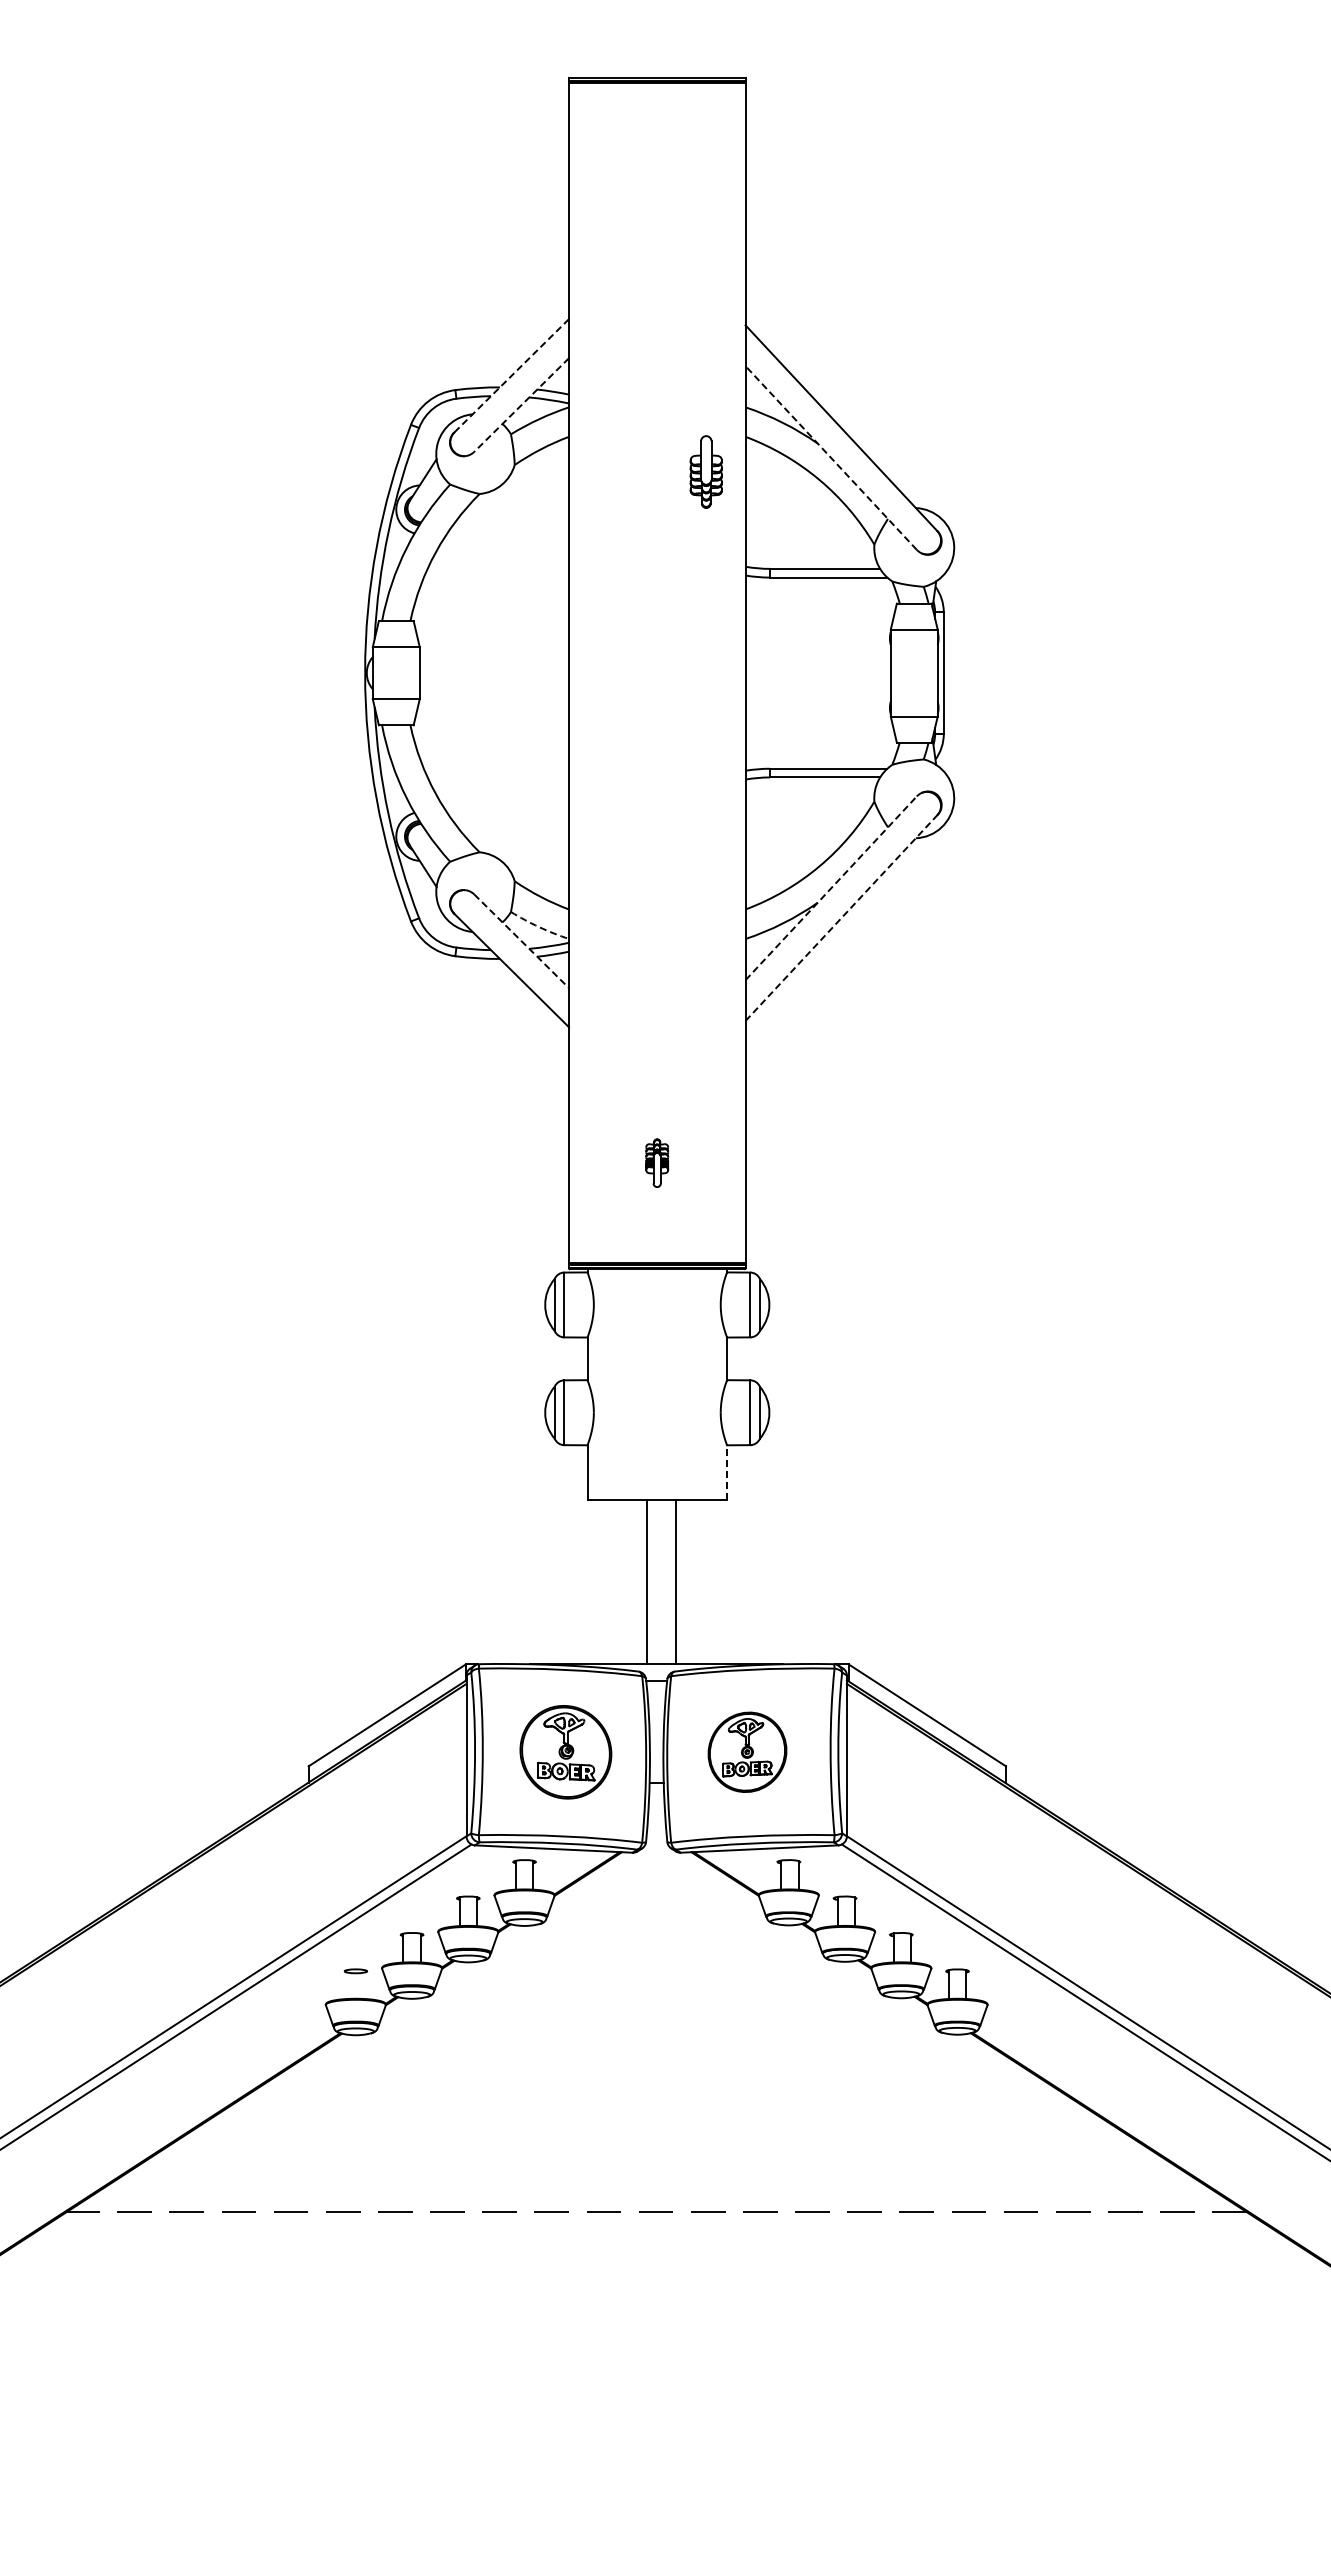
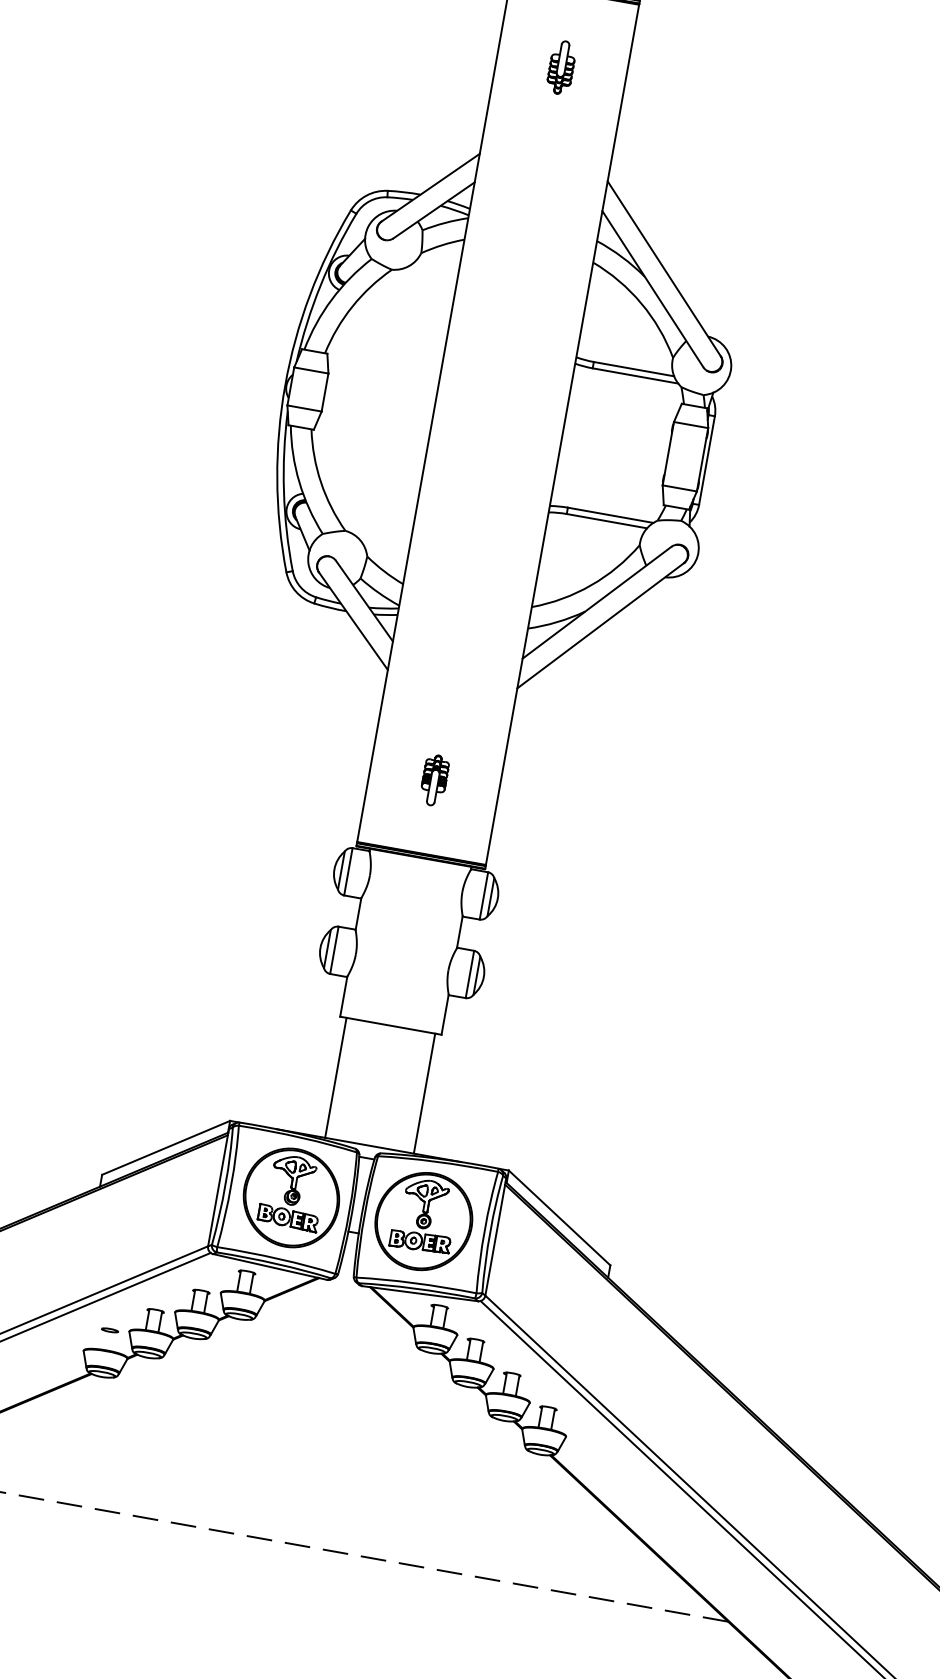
line: (511, 375) -> (430, 187), dashed -> solid
line: (521, 405) -> (433, 210), dashed -> solid
line: (831, 458) -> (653, 289), dashed -> solid
part: (705, 471) -> (561, 67), moved
line: (831, 888) -> (597, 602), dashed -> solid
line: (841, 918) -> (600, 626), dashed -> solid
arc: (539, 927) -> (379, 593), dashed -> solid
line: (521, 941) -> (364, 601), dashed -> solid
part: (656, 1163) -> (433, 780), size x1.43
line: (726, 1472) -> (444, 1014), dashed -> solid
line: (647, 1581) -> (424, 1093), moved
line: (676, 1581) -> (335, 1077), moved
part: (565, 1752) -> (291, 1198), size x1.43
part: (747, 1752) -> (423, 1221), size x1.67

